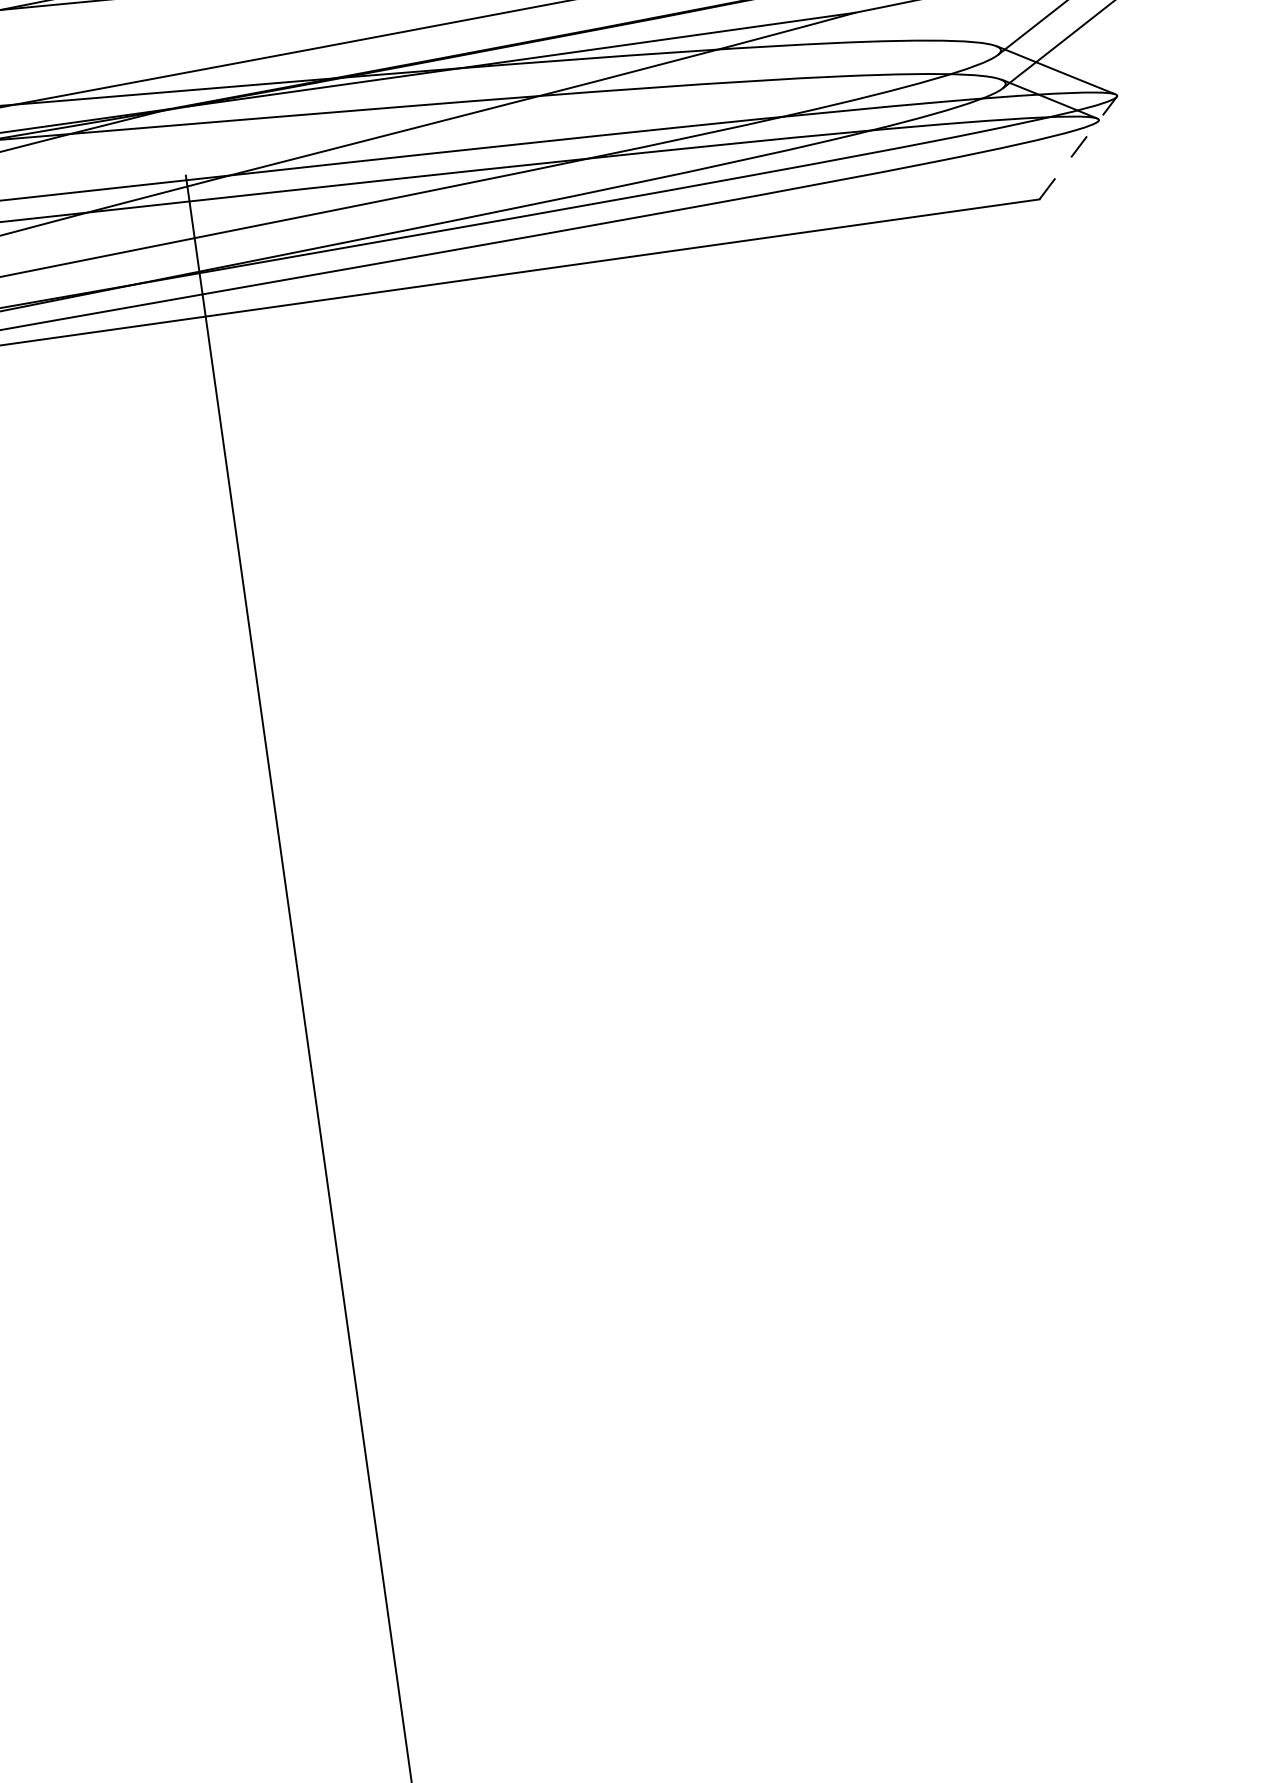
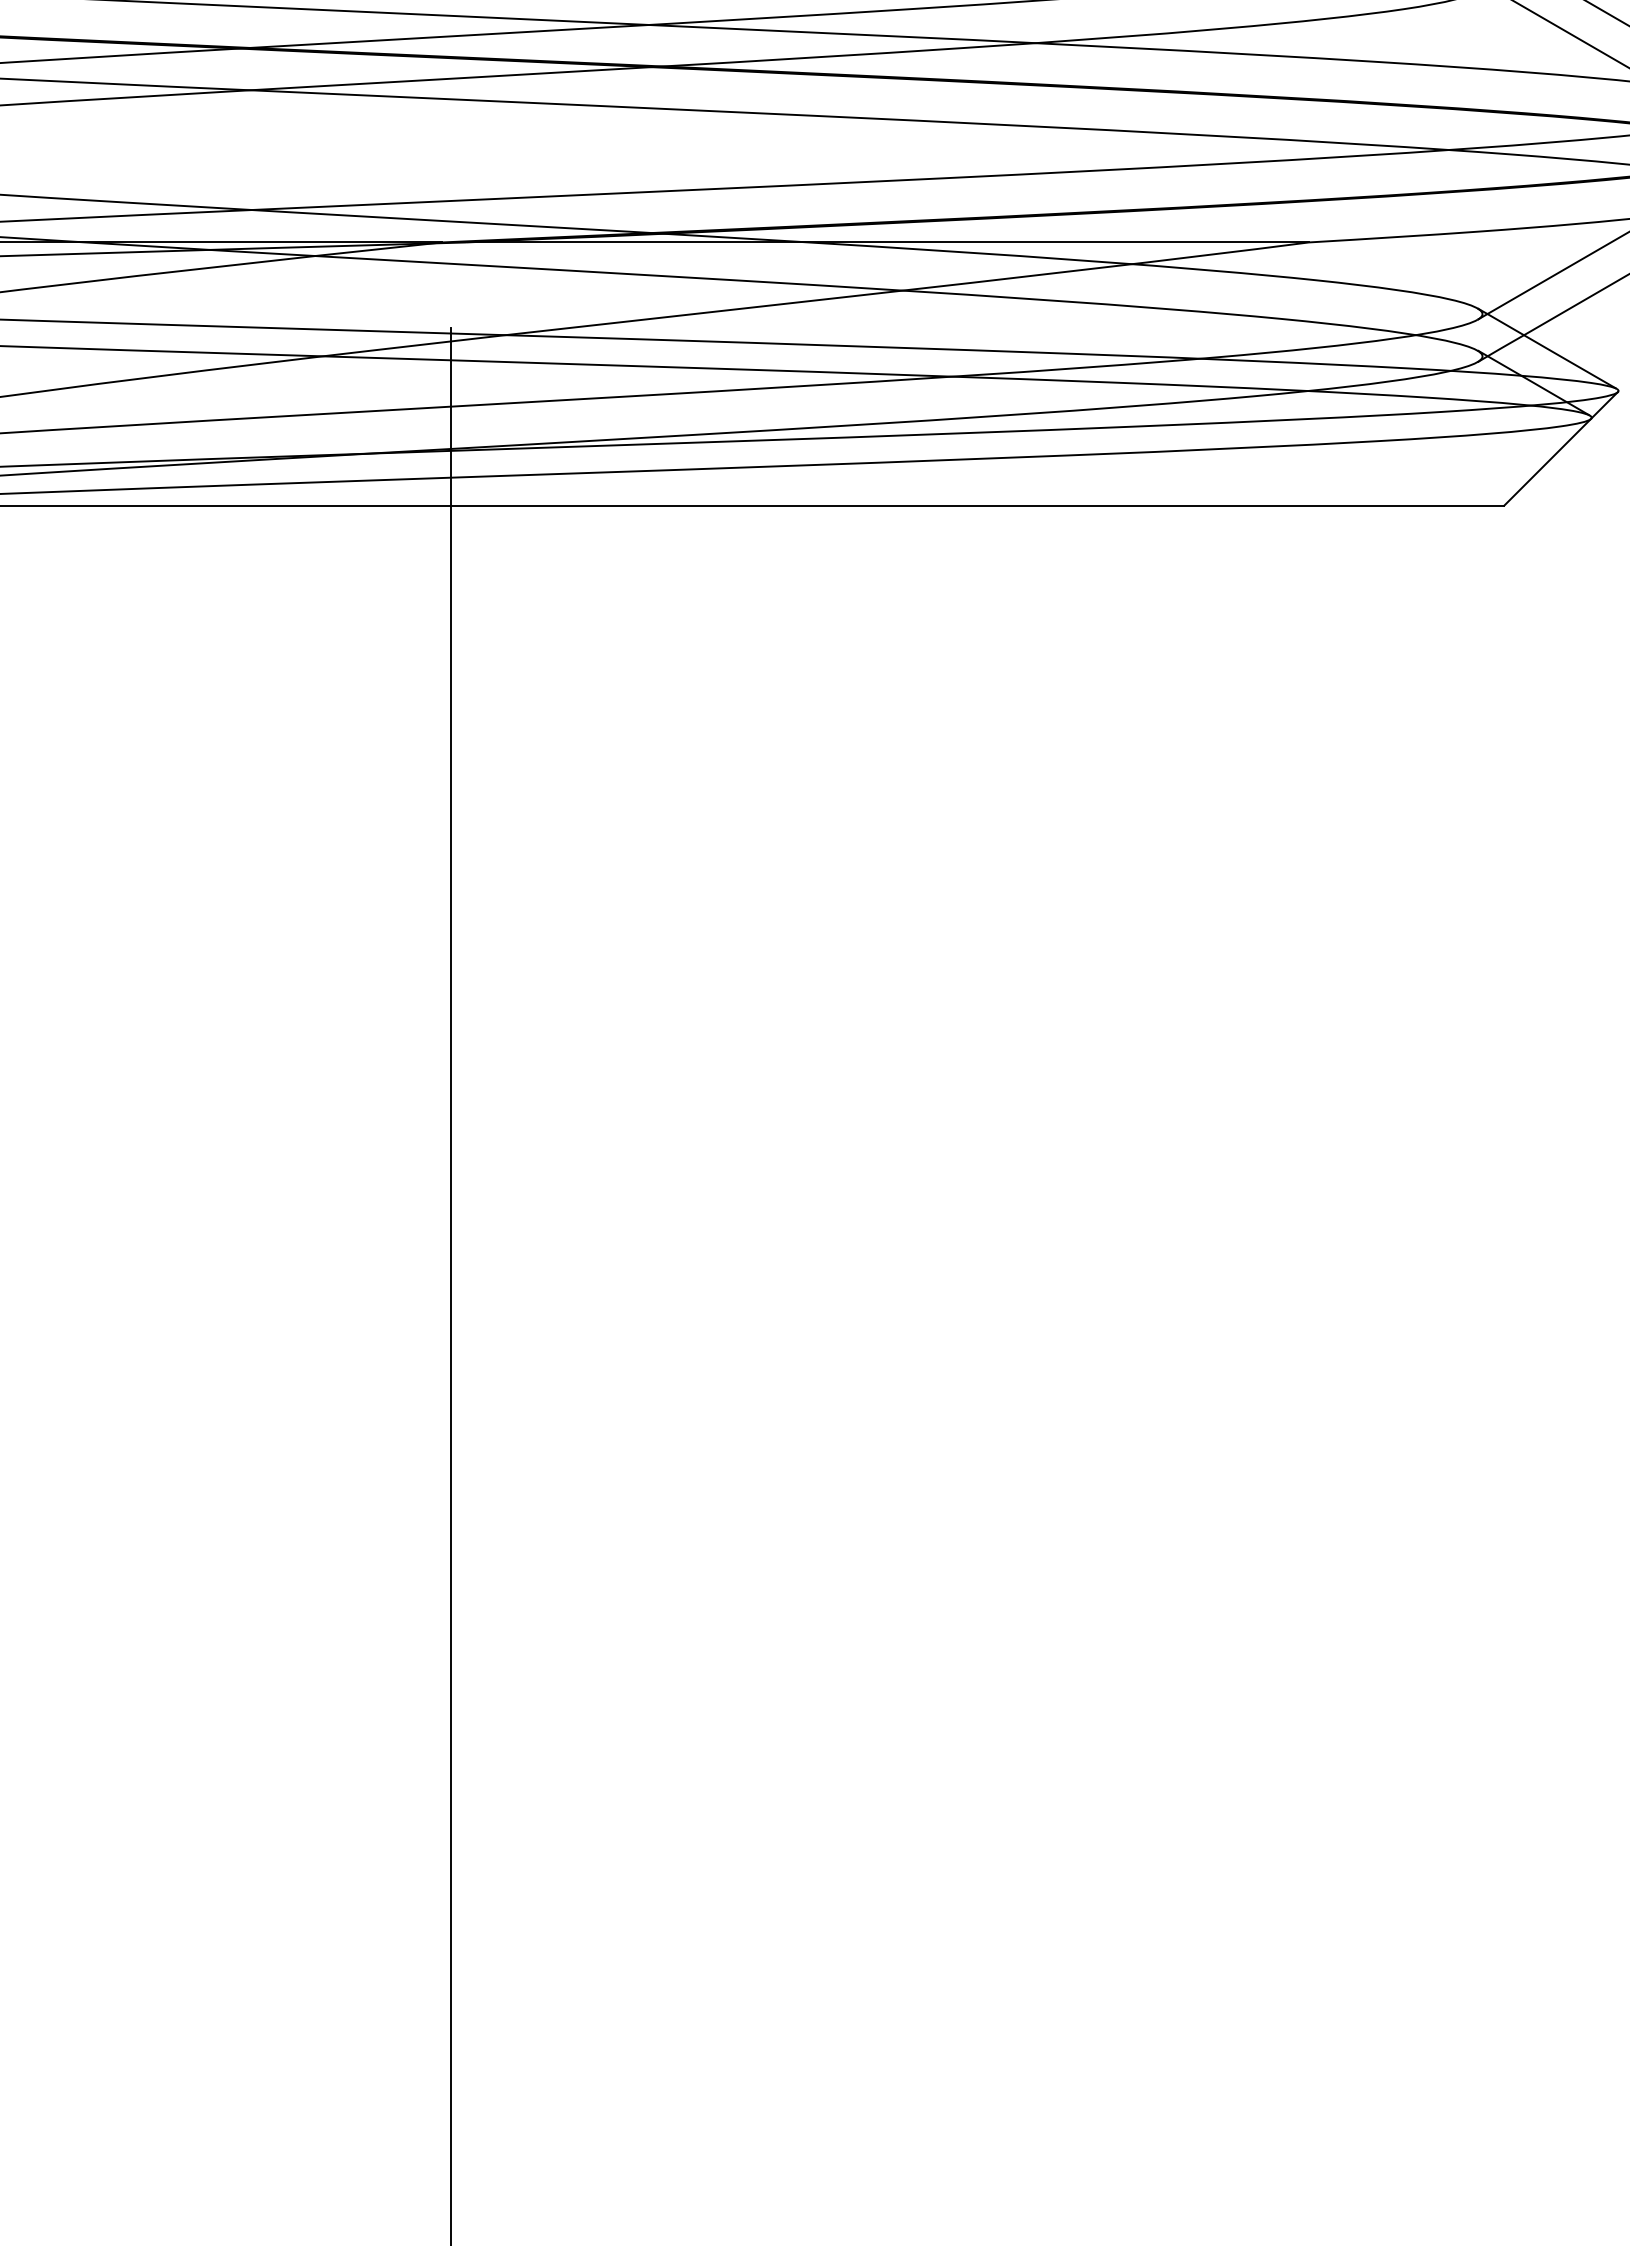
line: (1078, 147) -> (1561, 448), dashed -> solid

